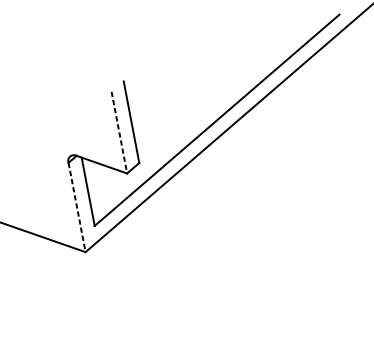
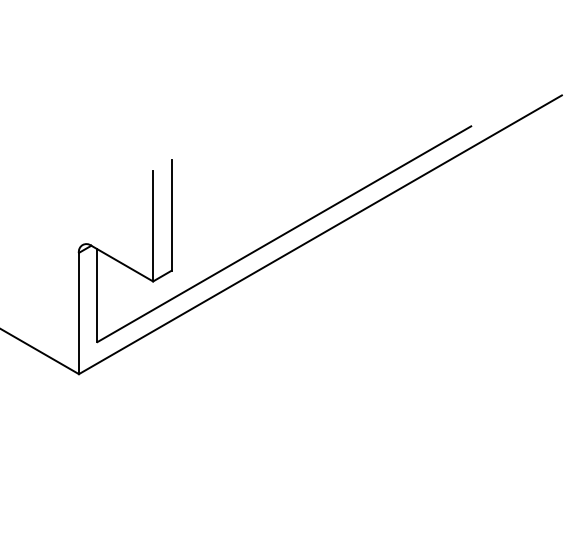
line: (119, 132) -> (153, 226), dashed -> solid
line: (76, 207) -> (78, 313), dashed -> solid

